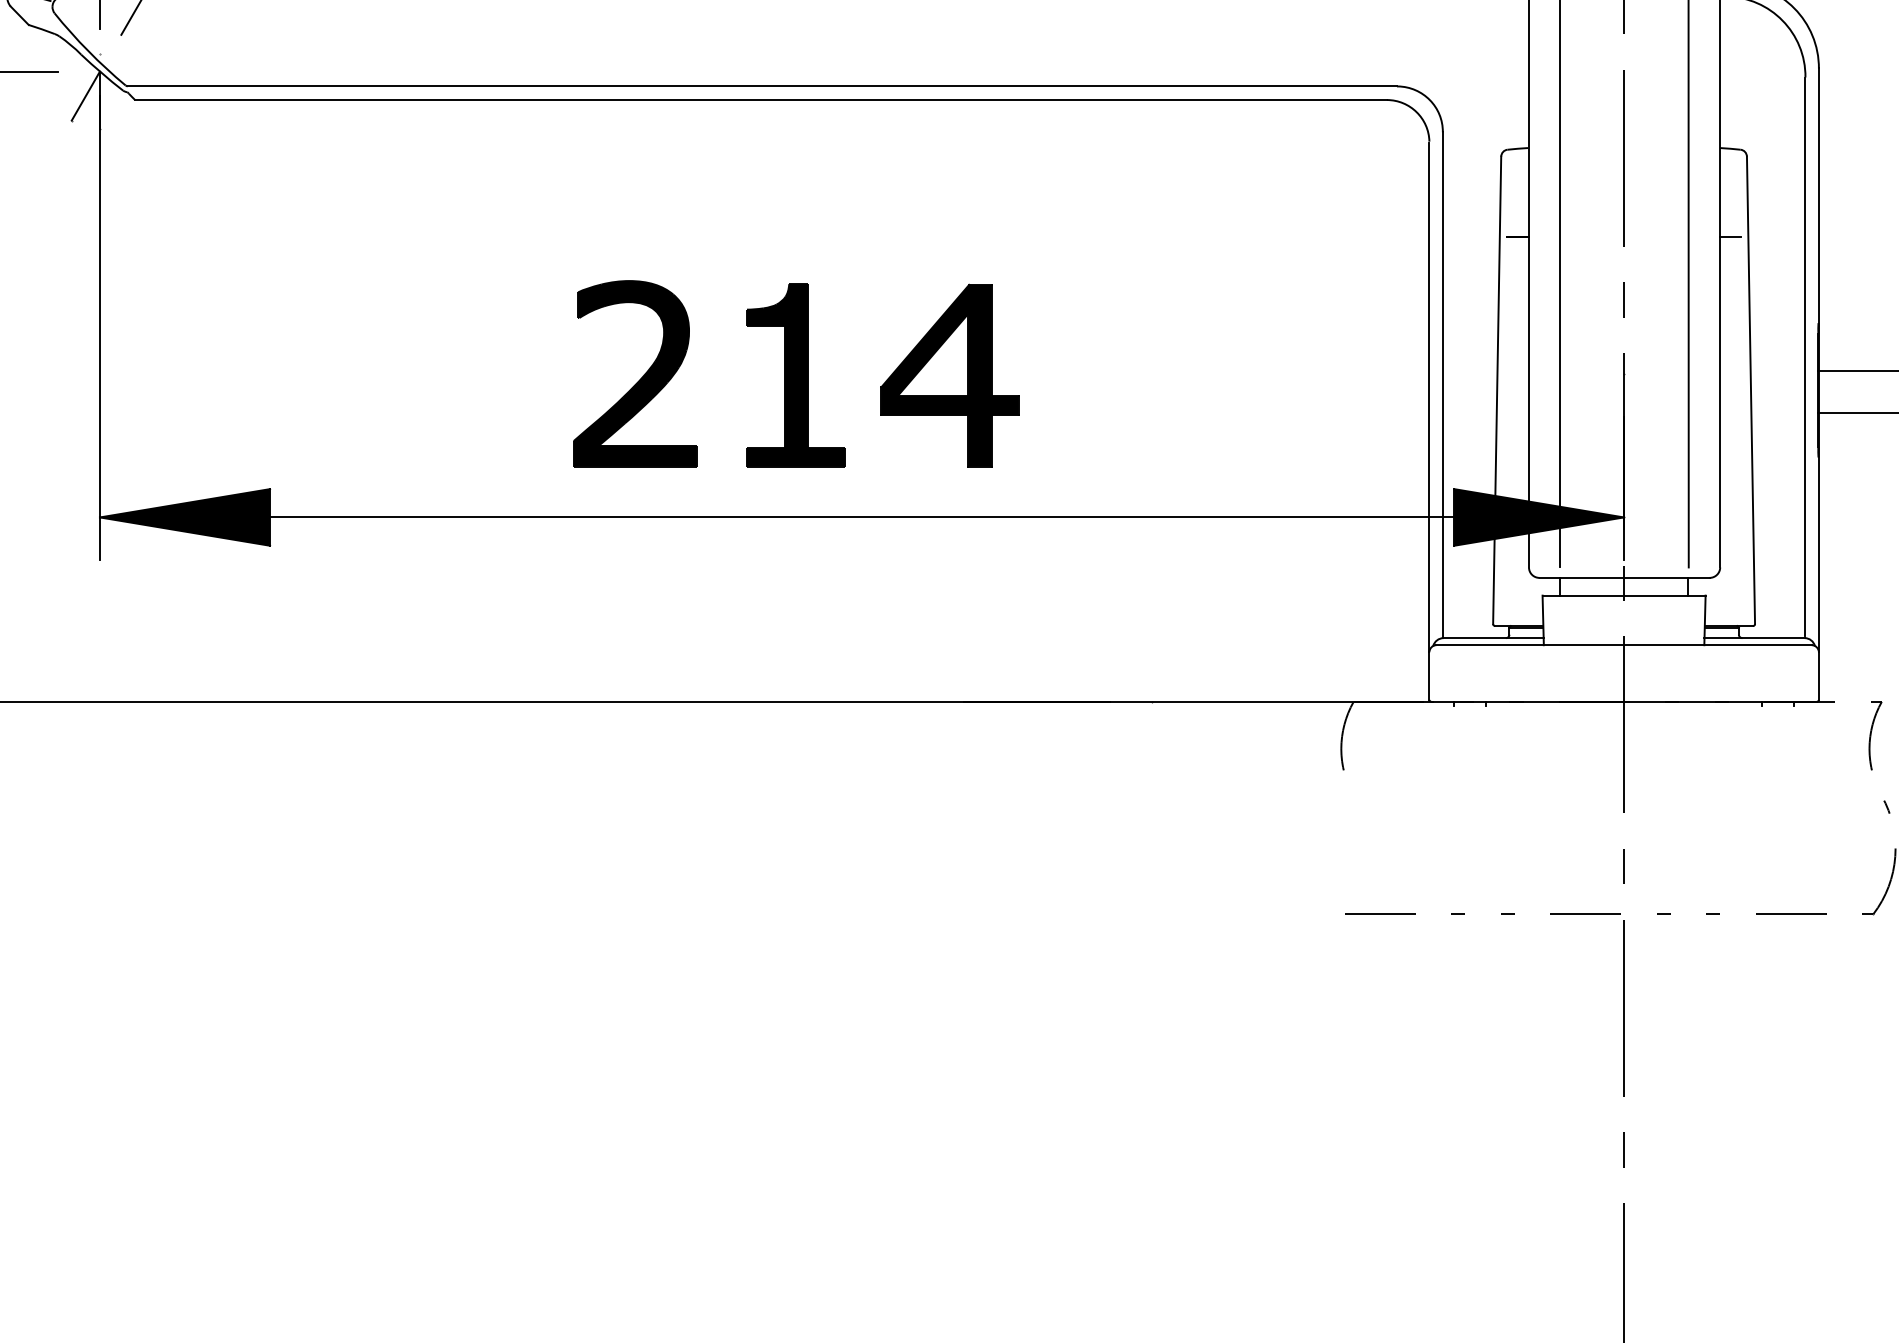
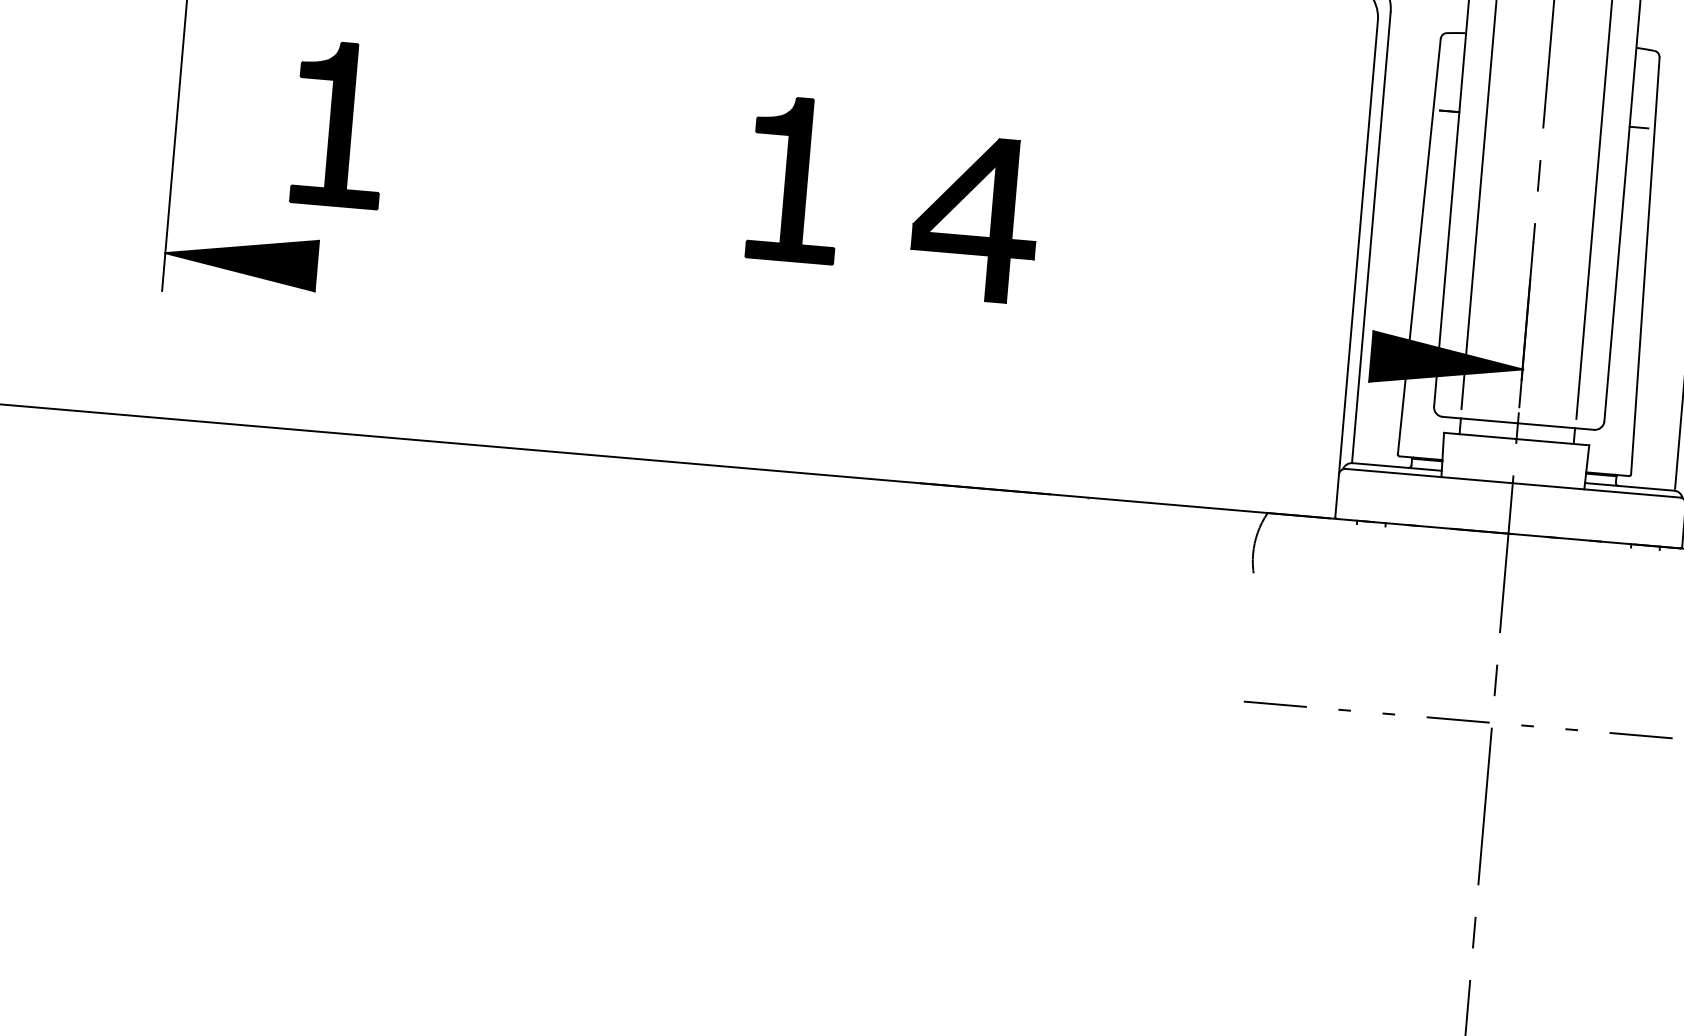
part: (282, 357) -> (340, 124), added
part: (949, 375) -> (975, 218), moved
part: (640, 378) -> (657, 170), removed
line: (862, 517) -> (844, 311), removed

